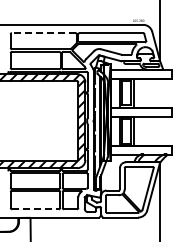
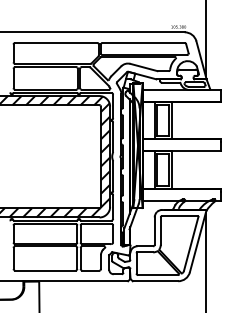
line: (43, 33) -> (55, 43), dashed -> solid
line: (35, 209) -> (45, 270), dashed -> solid

